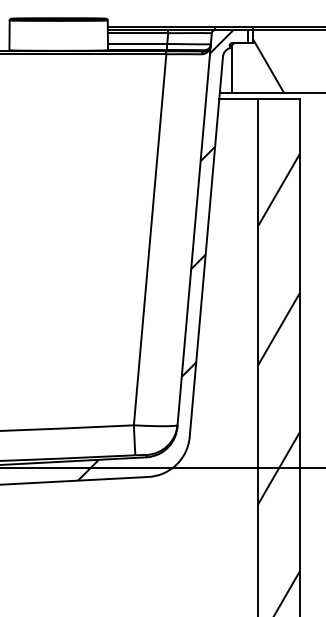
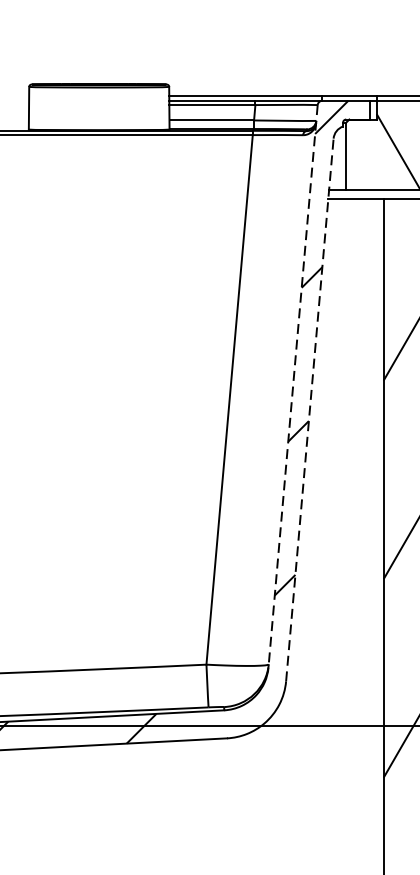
line: (194, 230) -> (292, 386), solid -> dashed
line: (206, 246) -> (310, 409), solid -> dashed

